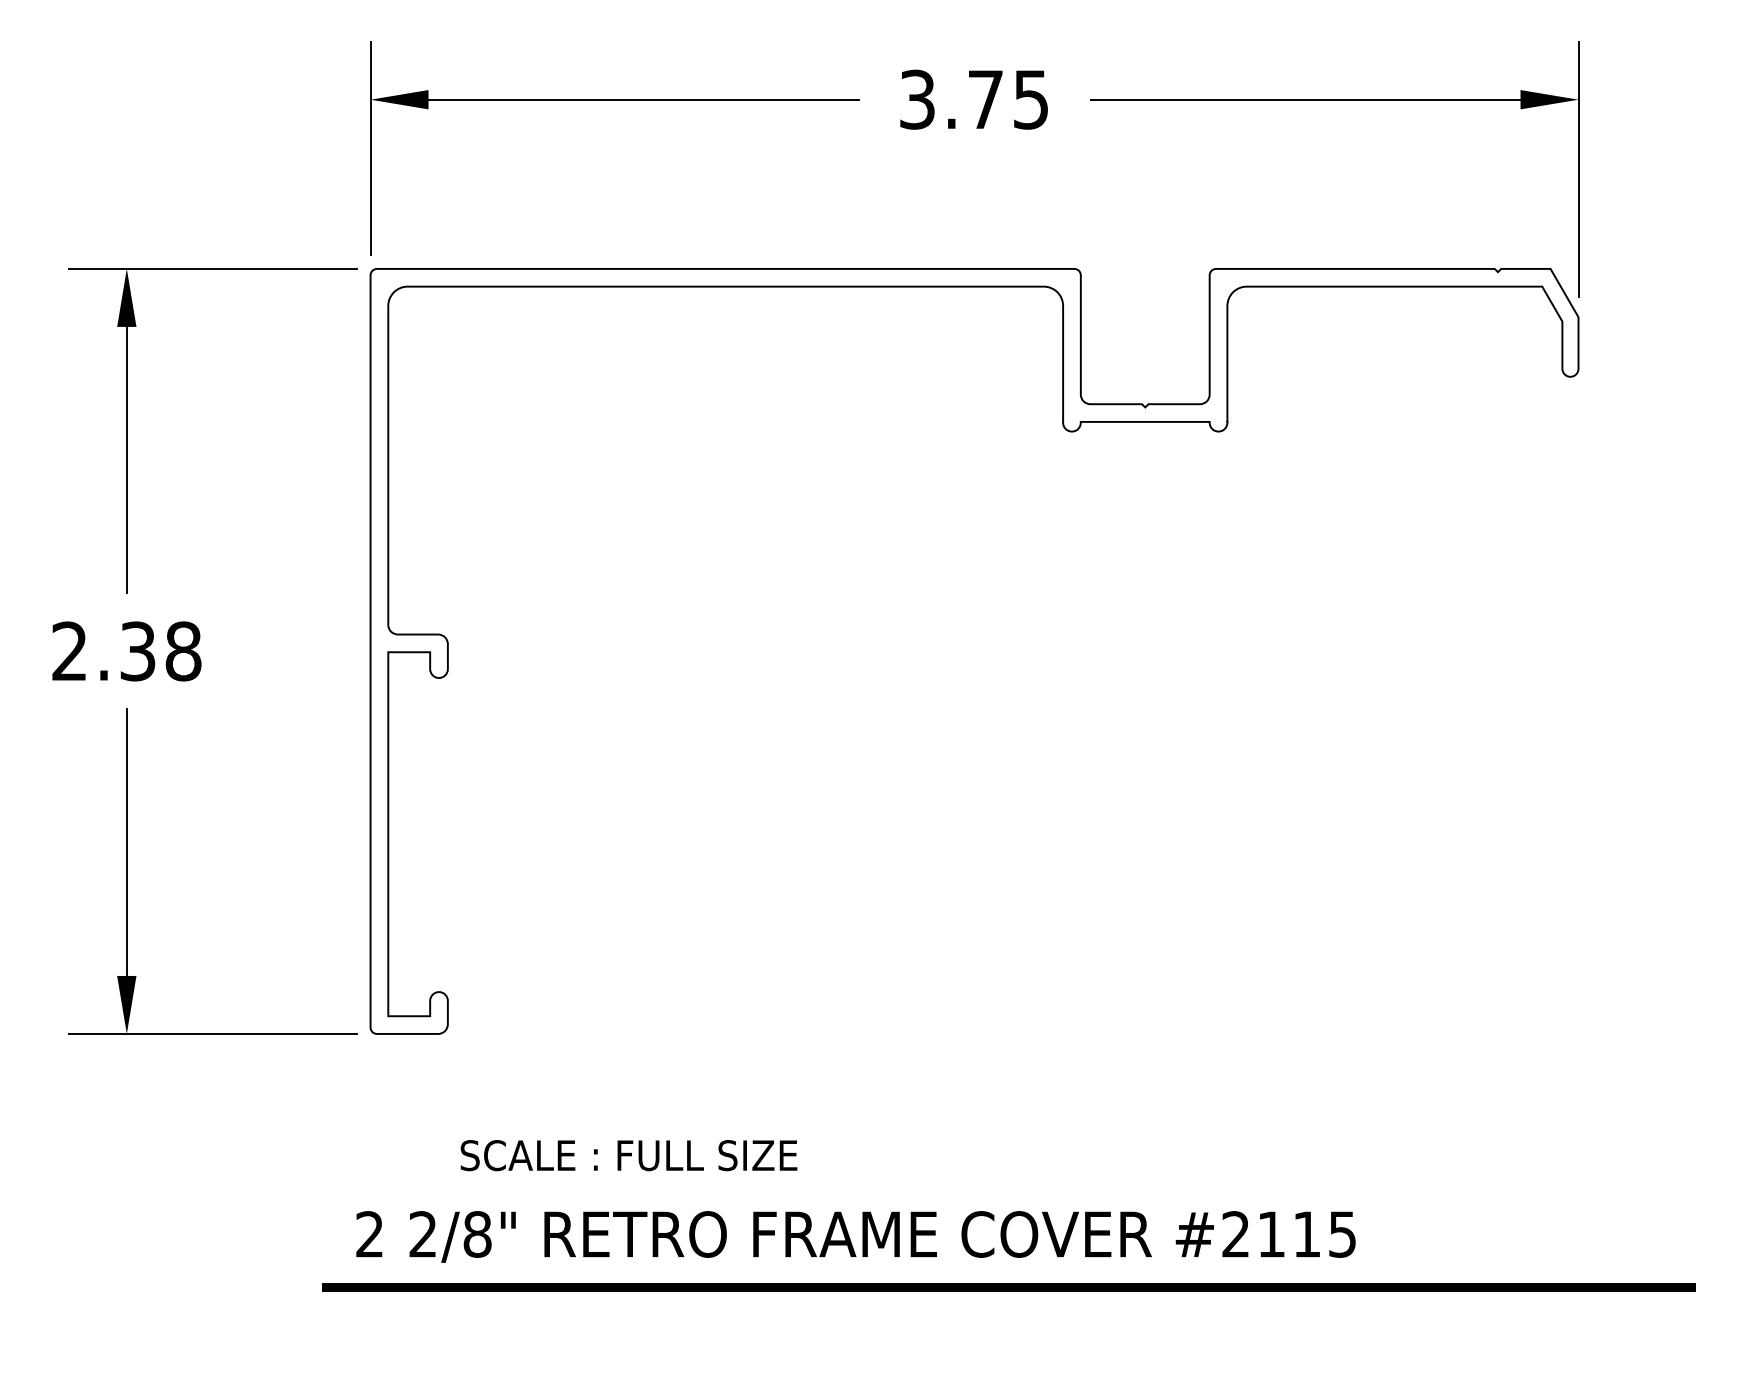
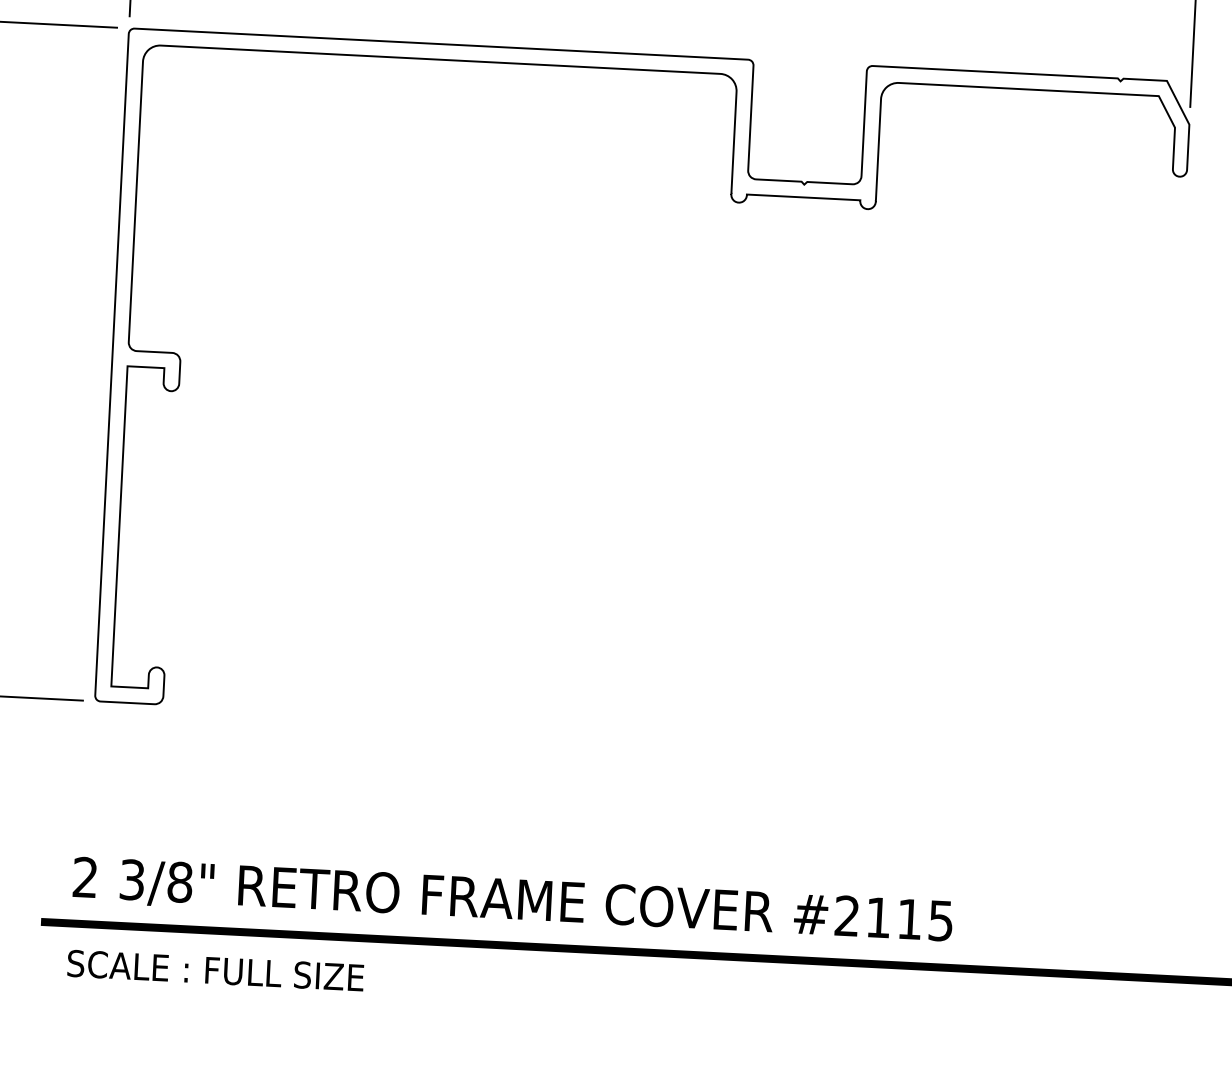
text: (628, 1155) -> (215, 970), moved
text: (422, 1234) -> (131, 879), 2/8" -> 3/8"

